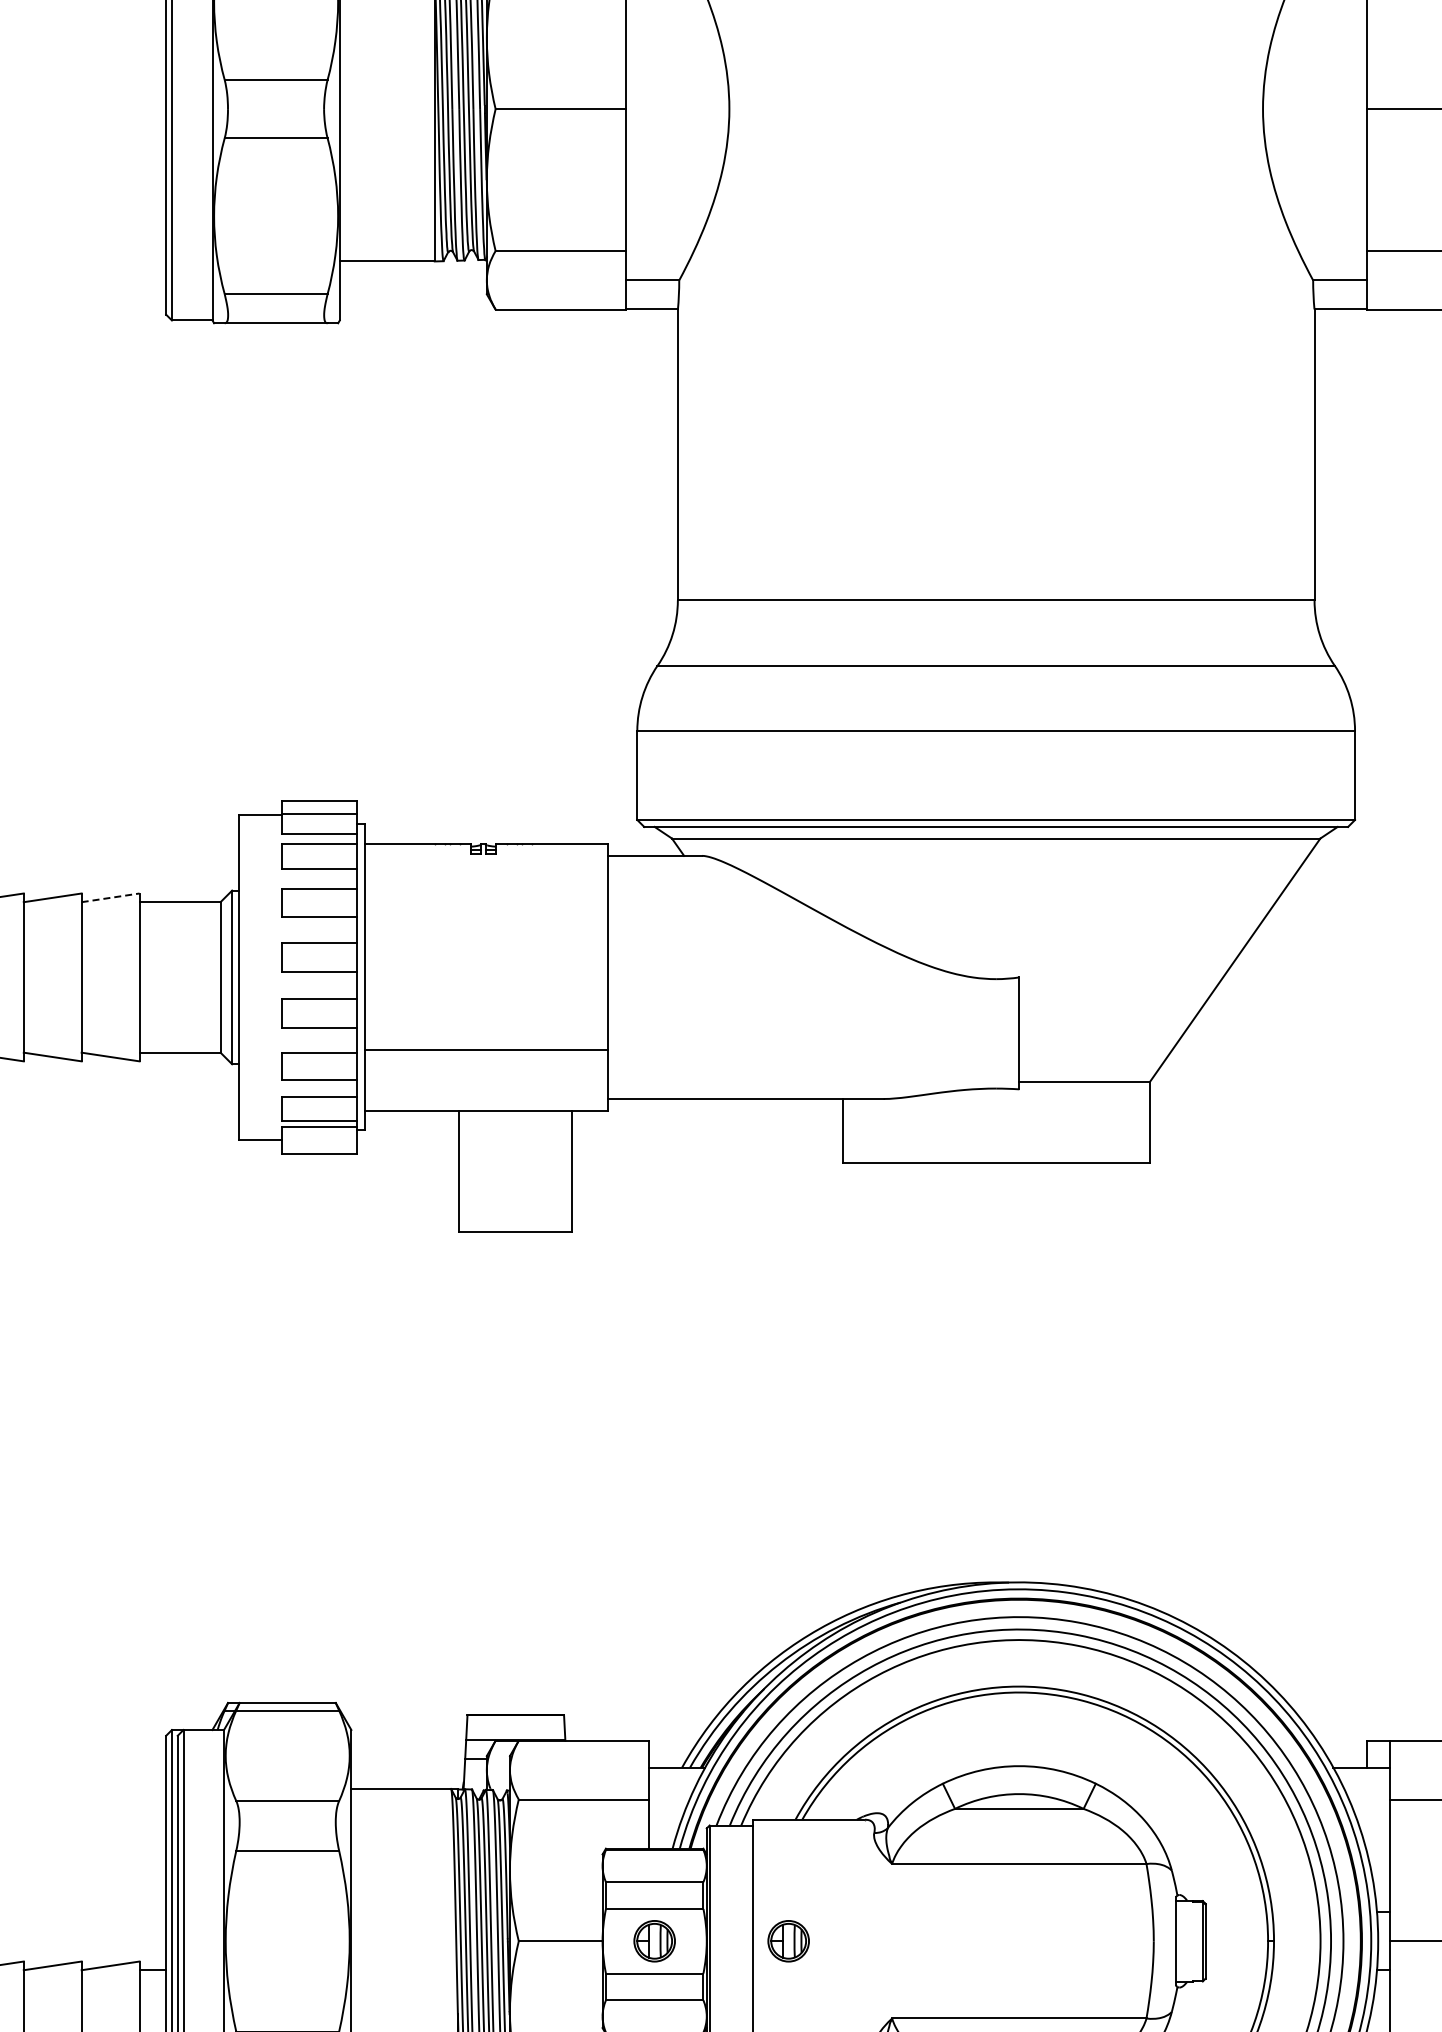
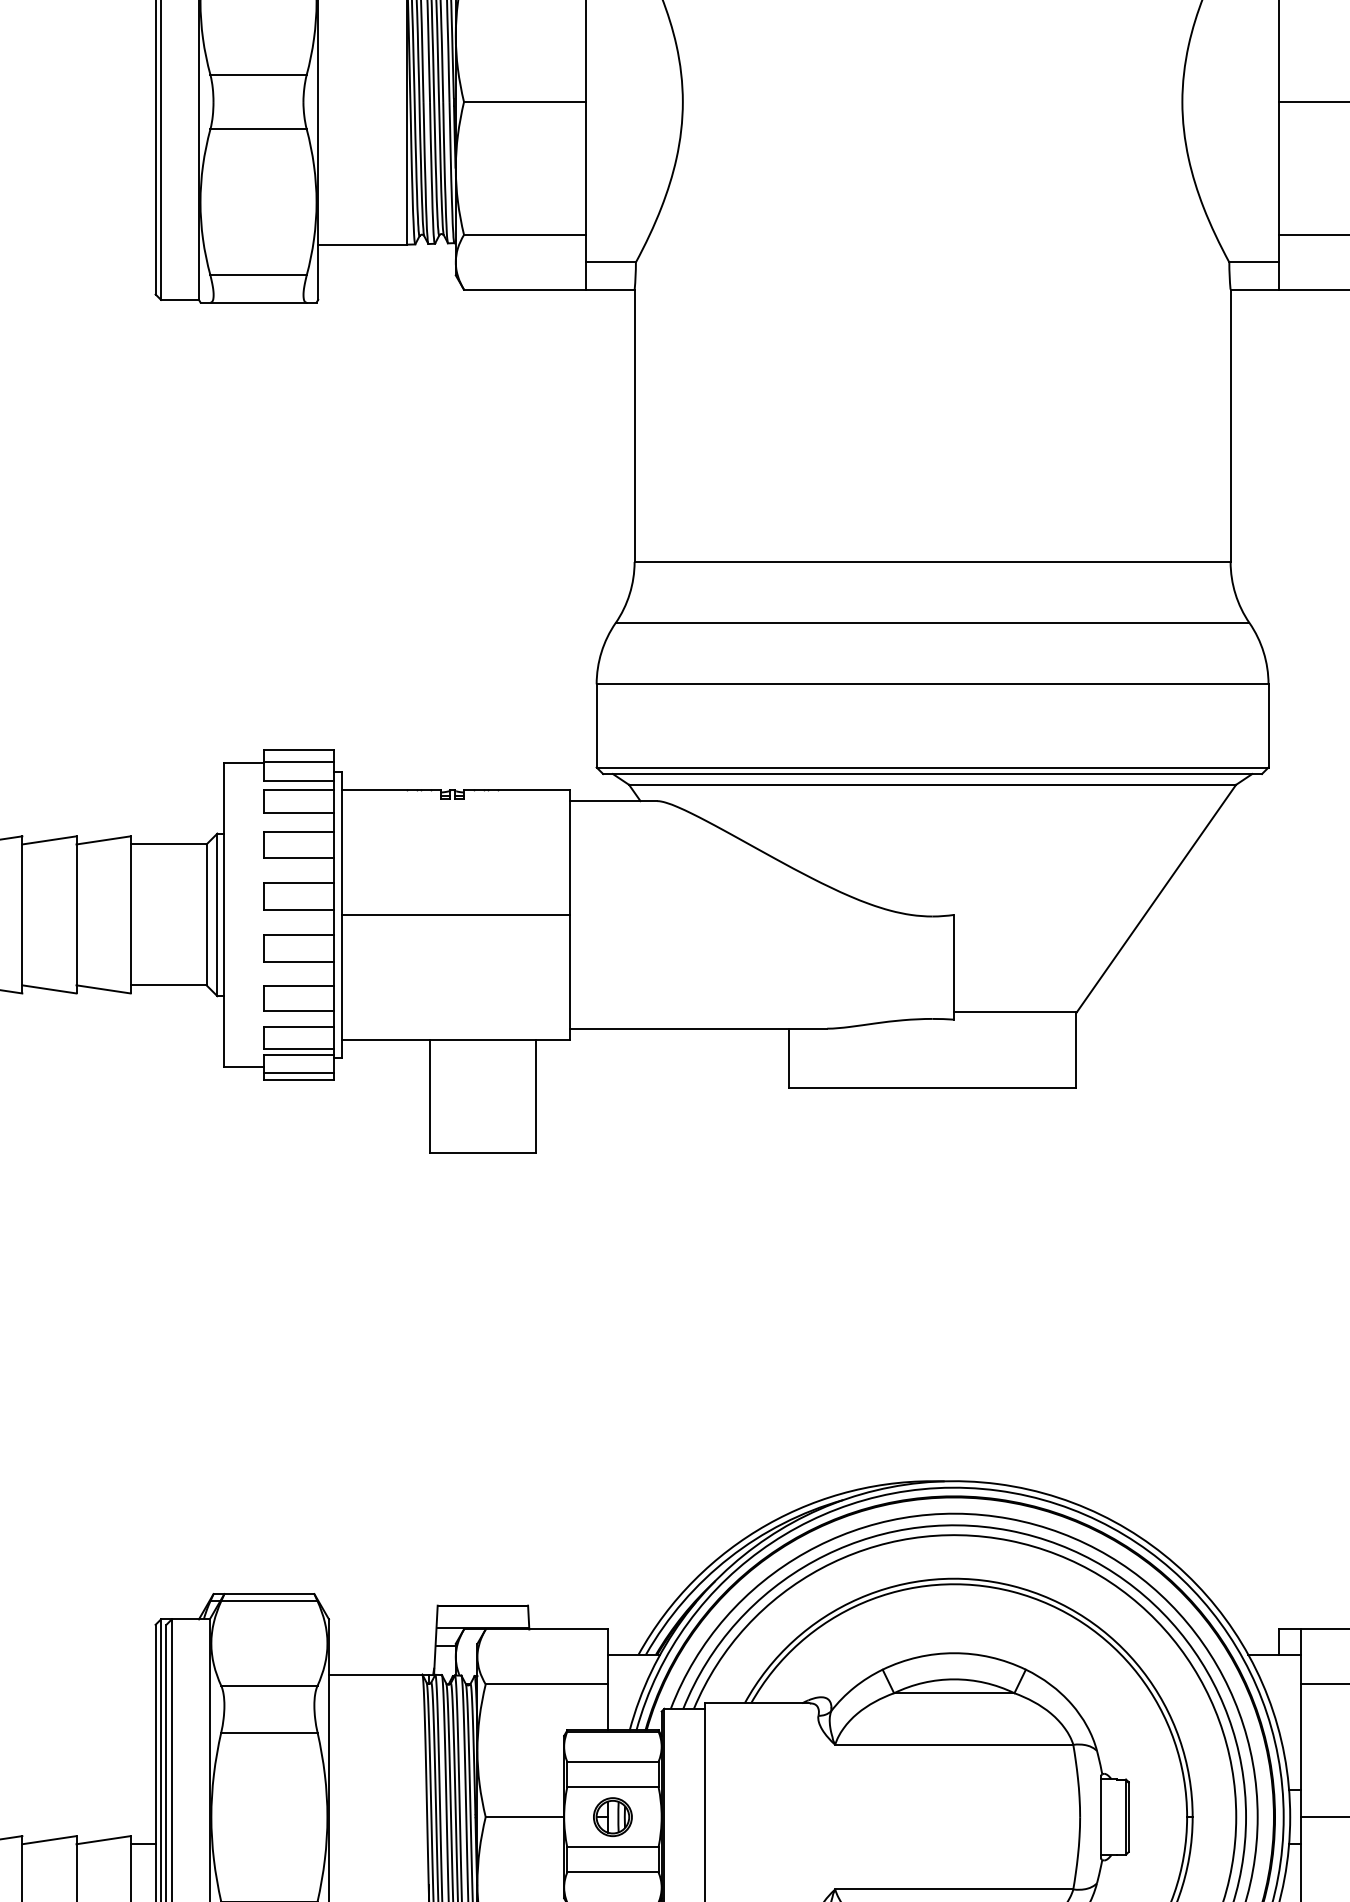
line: (111, 897) -> (104, 840), dashed -> solid
line: (486, 1050) -> (455, 914), moved
line: (319, 1146) -> (299, 1073), added
part: (788, 1941) -> (738, 1817), removed

